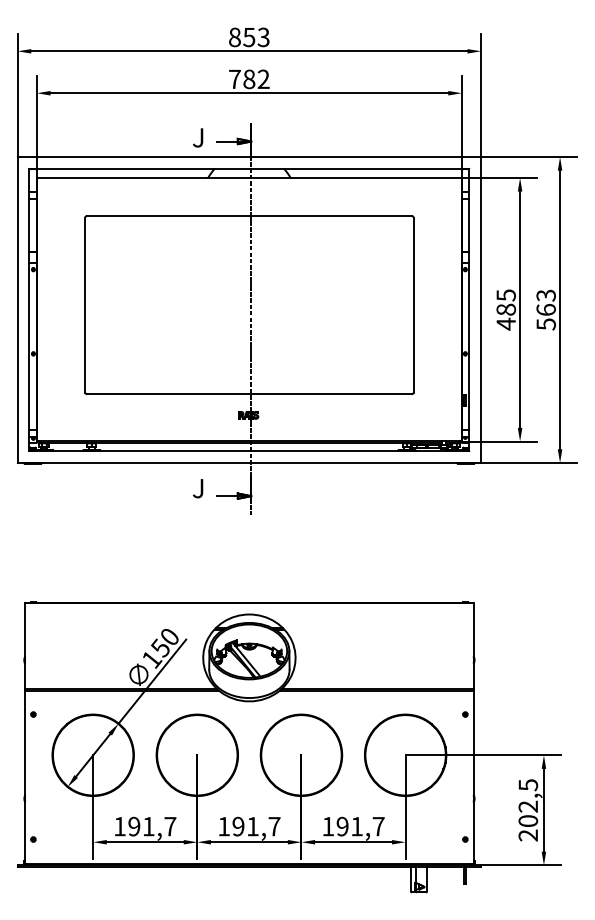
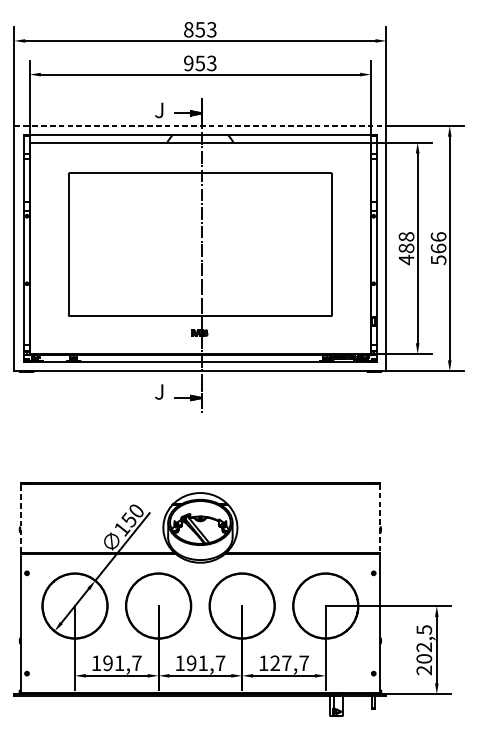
text: (249, 79) -> (200, 63), 782 -> 953
line: (249, 157) -> (200, 126), solid -> dashed
text: (505, 295) -> (405, 236), 485 -> 488
text: (545, 295) -> (438, 236), 563 -> 566
line: (25, 646) -> (20, 518), solid -> dashed
line: (473, 646) -> (380, 518), solid -> dashed
text: (349, 826) -> (280, 663), 191,7 -> 127,7

